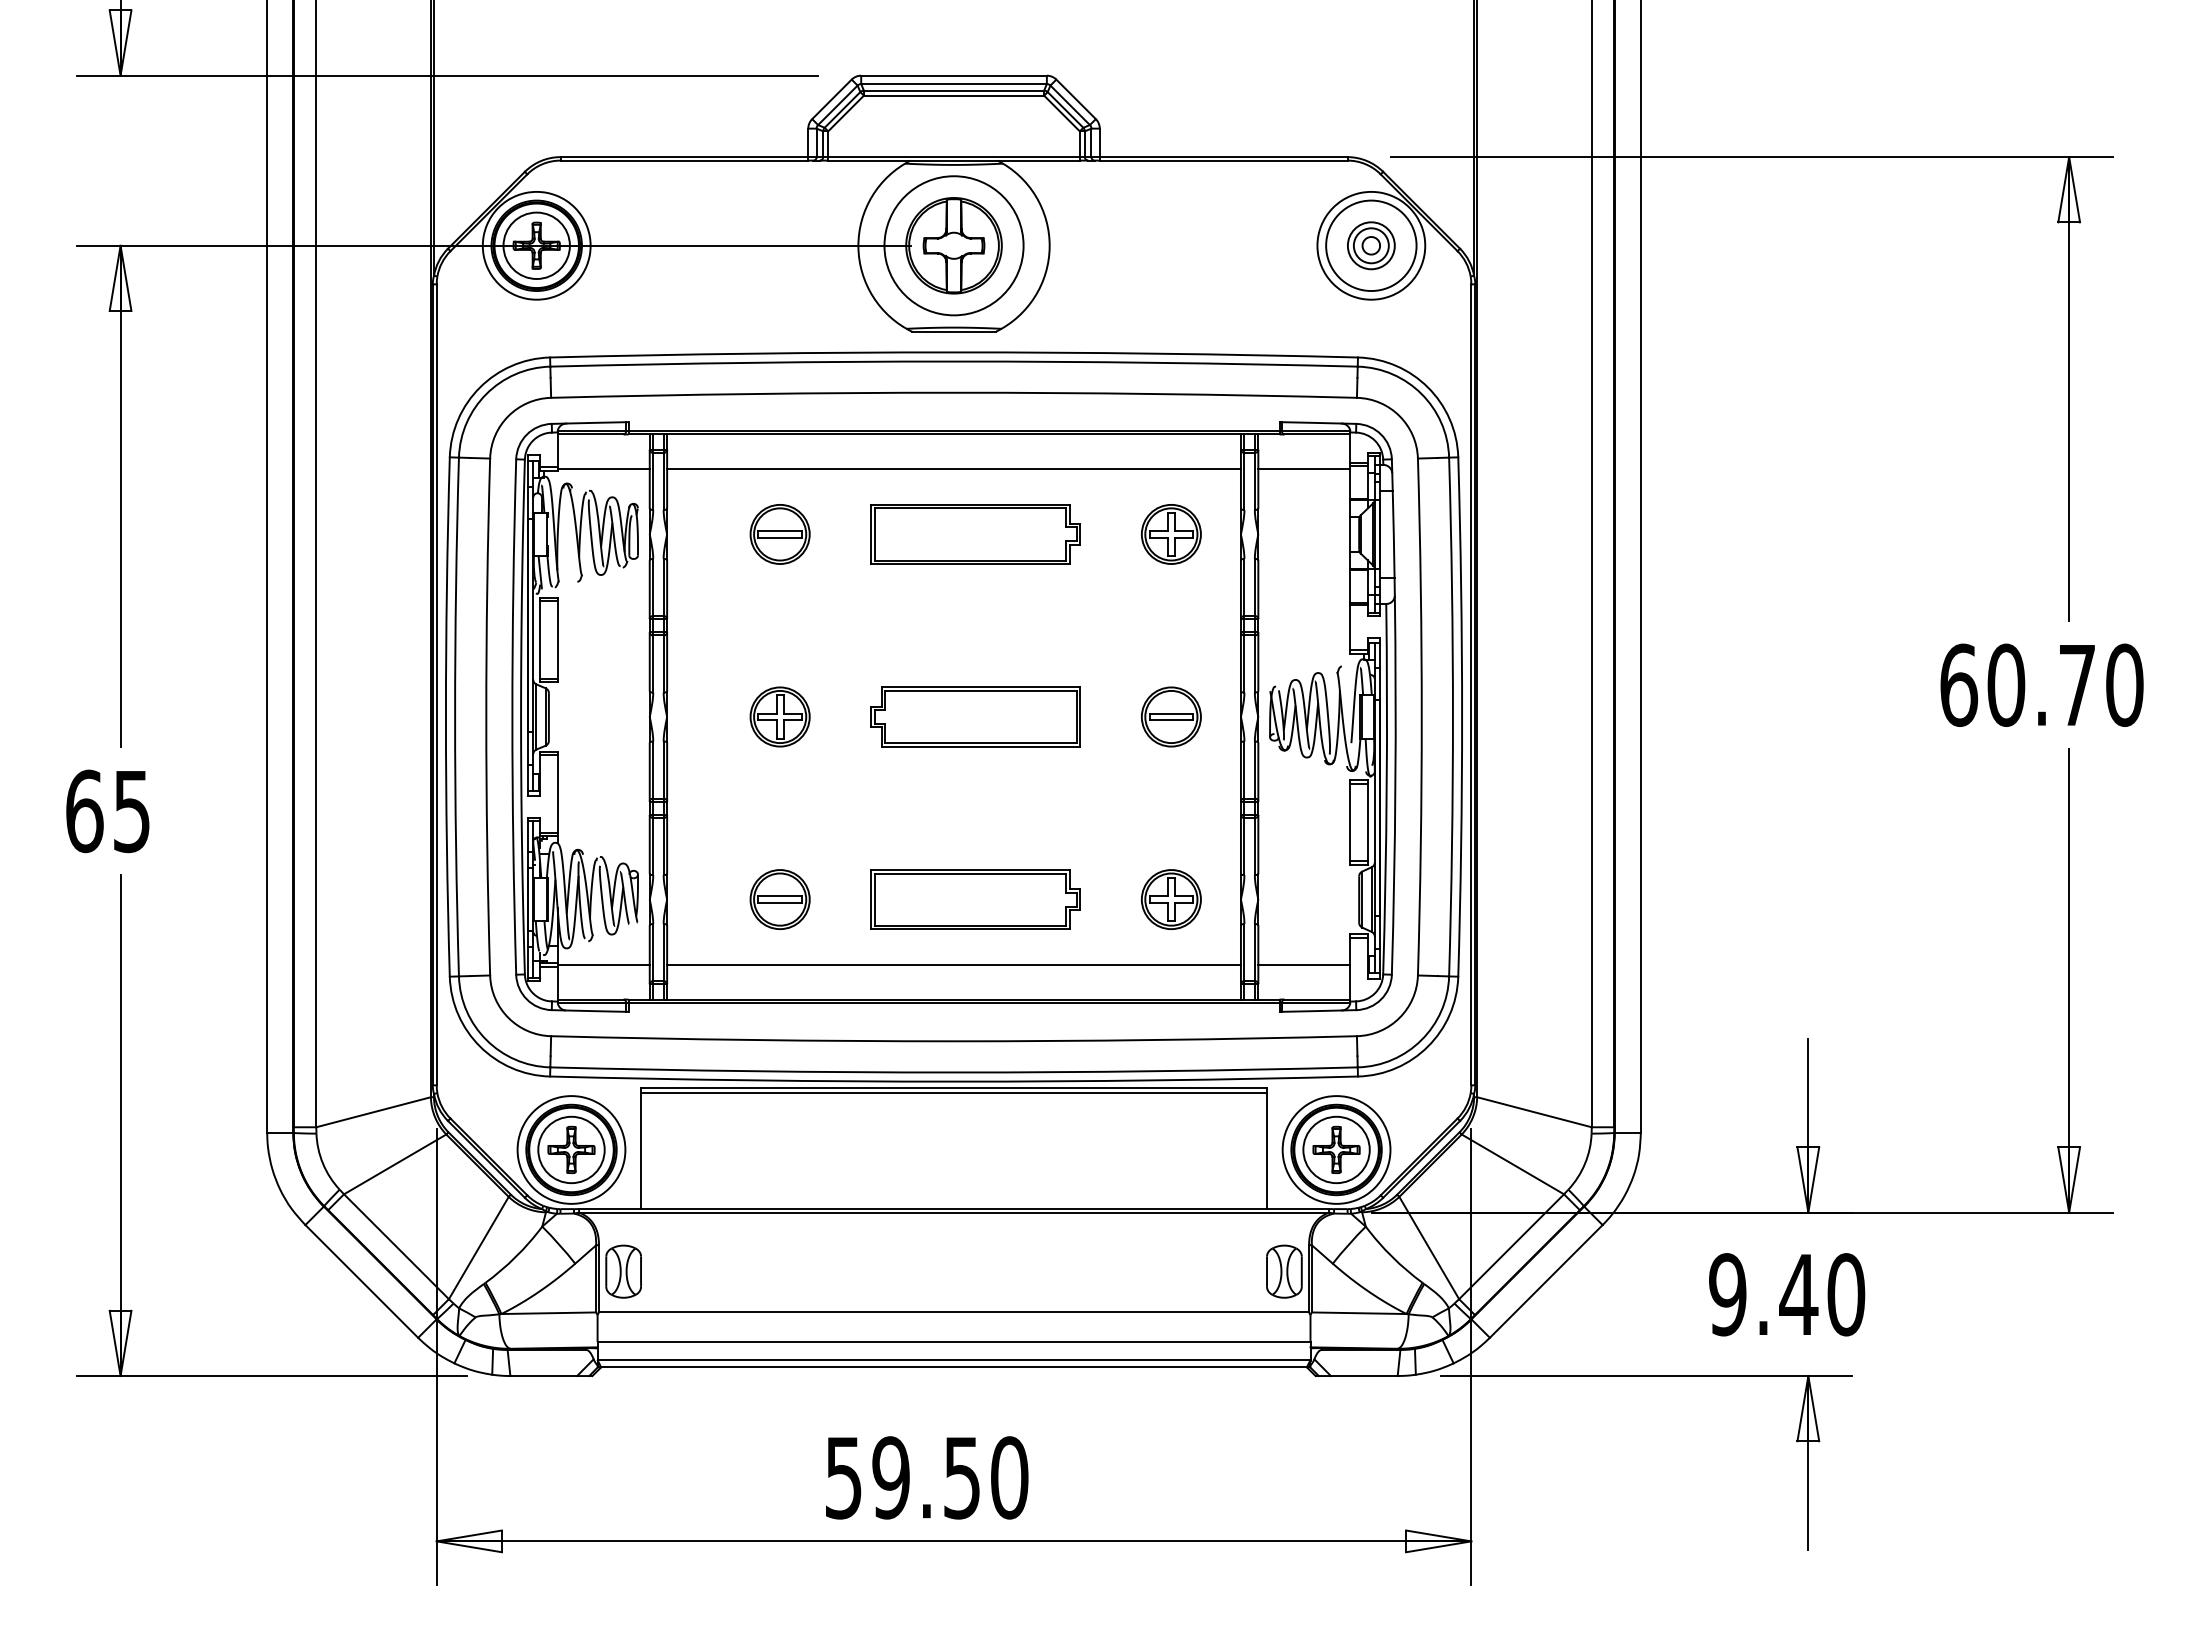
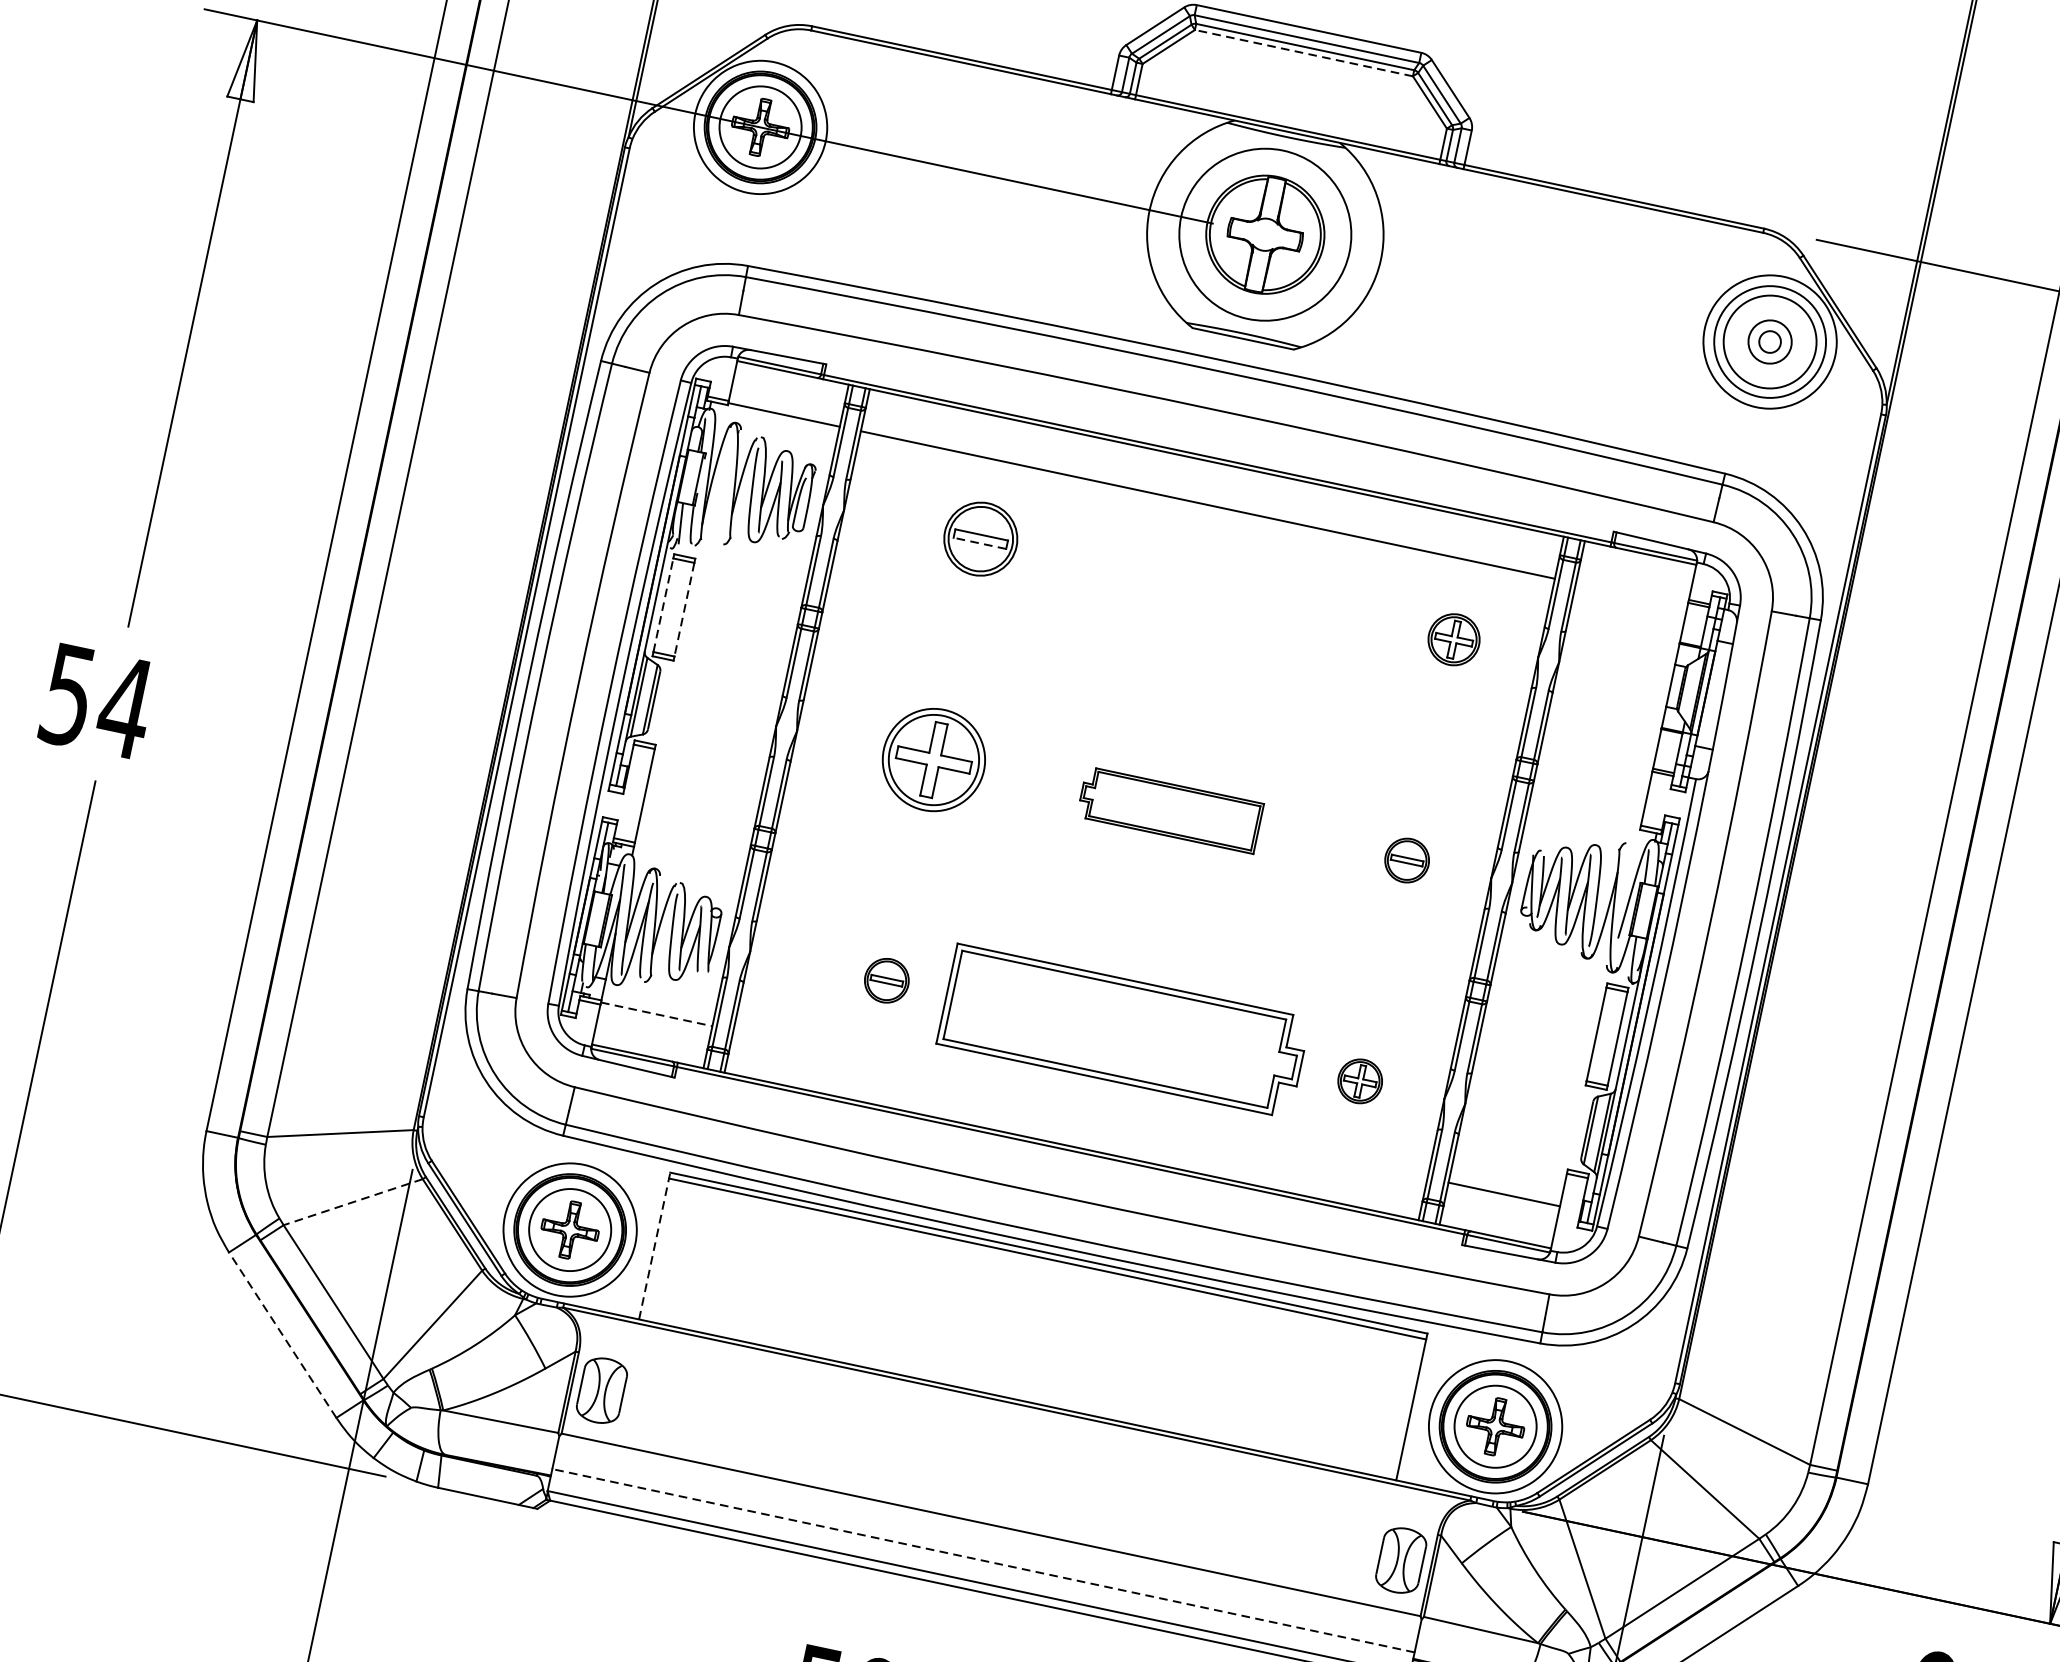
line: (953, 95) -> (1303, 52), solid -> dashed
circle: (1370, 245) -> (1769, 341), size x1.6
line: (1304, 469) -> (1631, 595), removed
part: (975, 534) -> (1217, 589), removed
part: (1171, 534) -> (1454, 639), size x0.7
line: (780, 537) -> (980, 542), solid -> dashed
line: (540, 640) -> (663, 605), solid -> dashed
line: (557, 640) -> (684, 610), solid -> dashed
part: (779, 716) -> (933, 759), size x1.4
part: (975, 716) -> (1170, 809), size x0.7
part: (1171, 716) -> (1407, 859), size x0.6
text: (108, 811) -> (97, 701), 65 -> 54
part: (779, 899) -> (886, 980), size x0.6
part: (975, 899) -> (1123, 1030), size x1.4
part: (1171, 899) -> (1360, 1081), size x0.6
line: (604, 964) -> (657, 1014), solid -> dashed
line: (953, 964) -> (1079, 1103), removed
line: (641, 1148) -> (655, 1246), solid -> dashed
line: (394, 1164) -> (352, 1202), solid -> dashed
line: (361, 1281) -> (282, 1335), solid -> dashed
line: (953, 1342) -> (982, 1561), solid -> dashed

